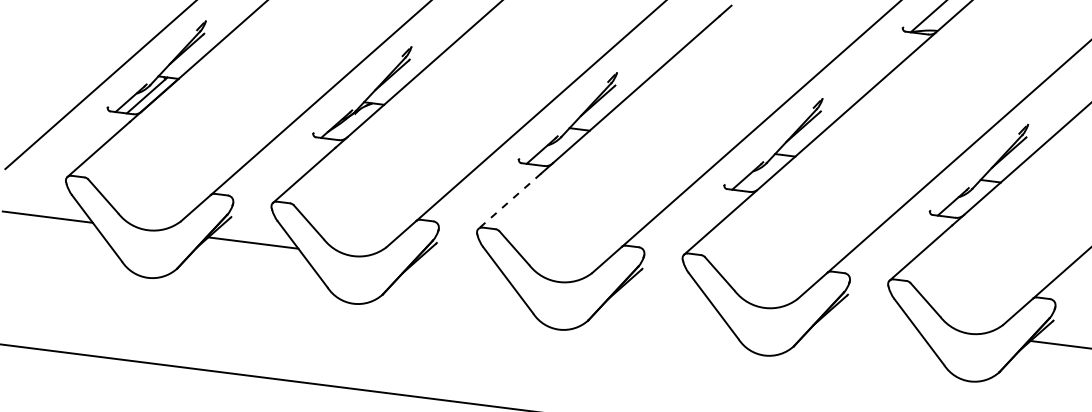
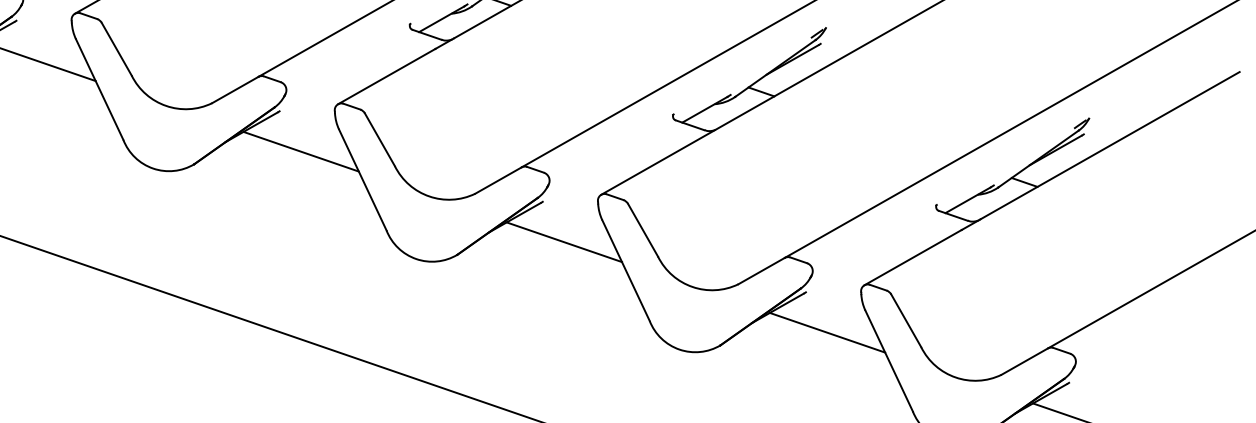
line: (509, 201) -> (386, 76), dashed -> solid
line: (458, 268) -> (300, 150), added
line: (664, 294) -> (564, 241), added
line: (870, 320) -> (828, 332), added

